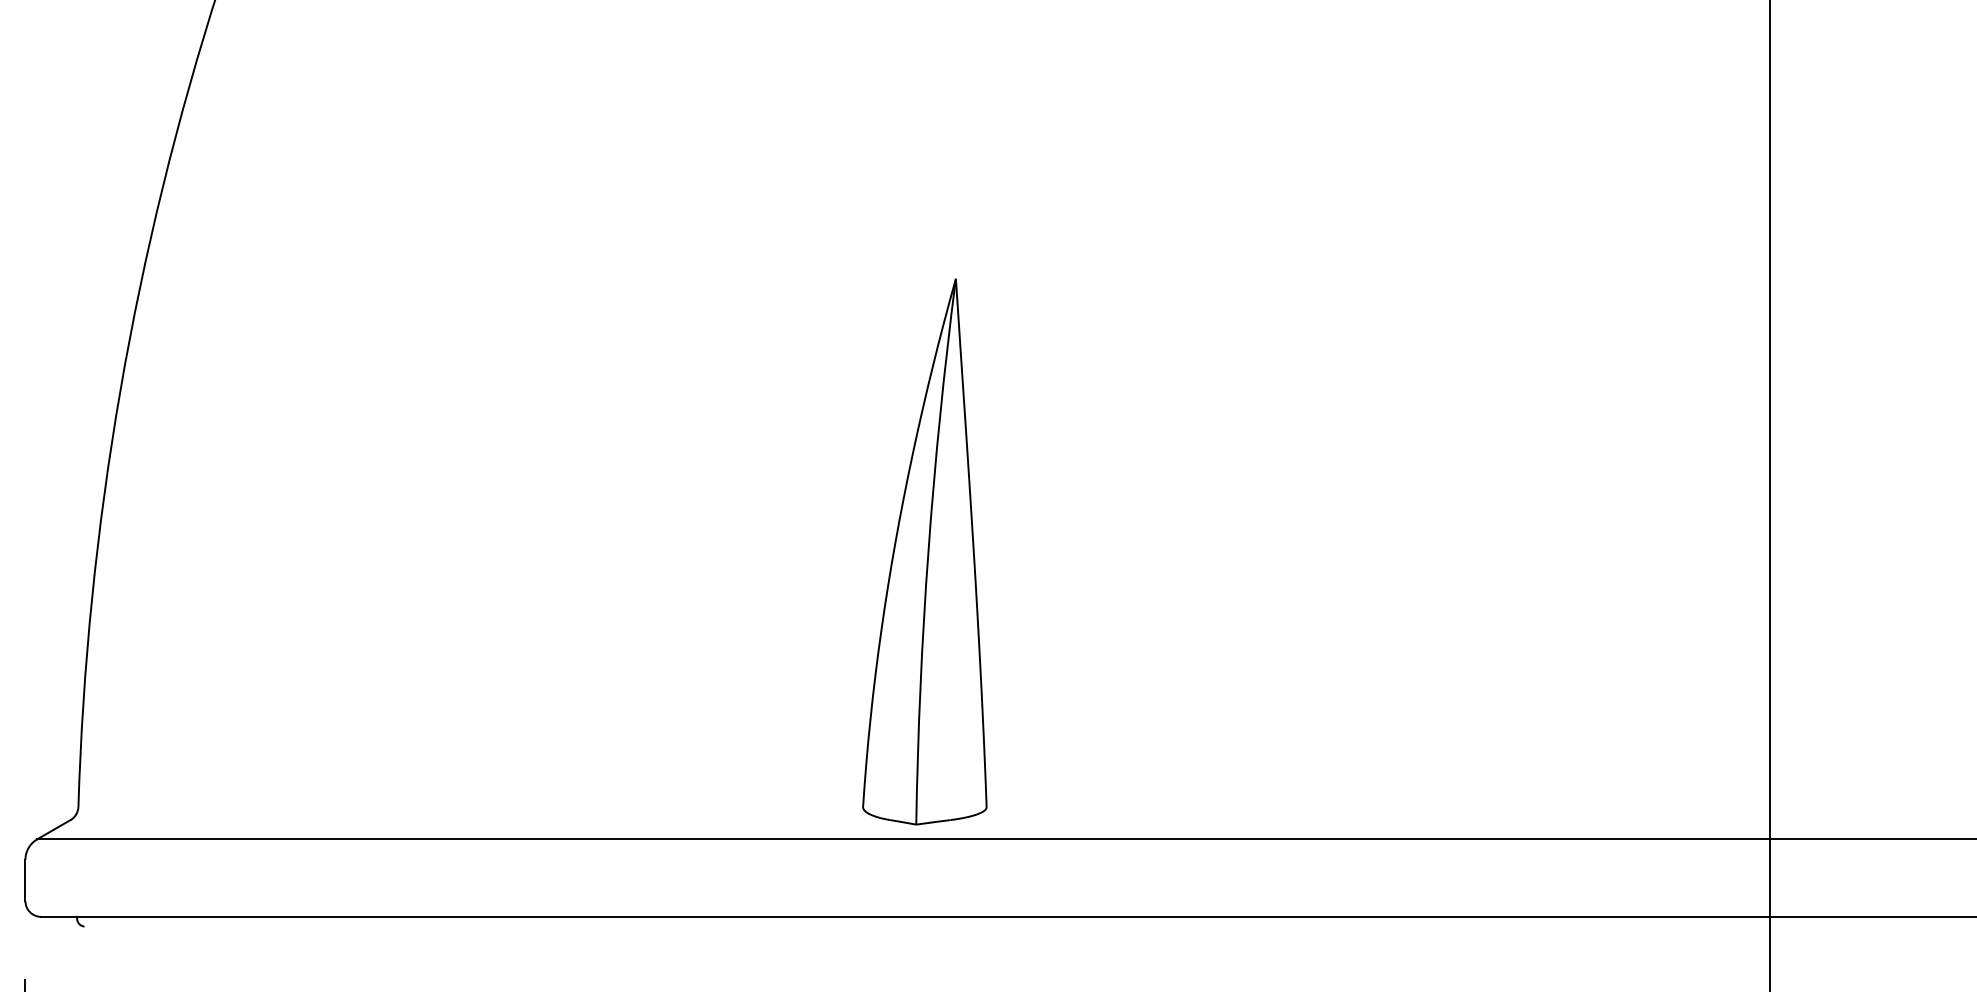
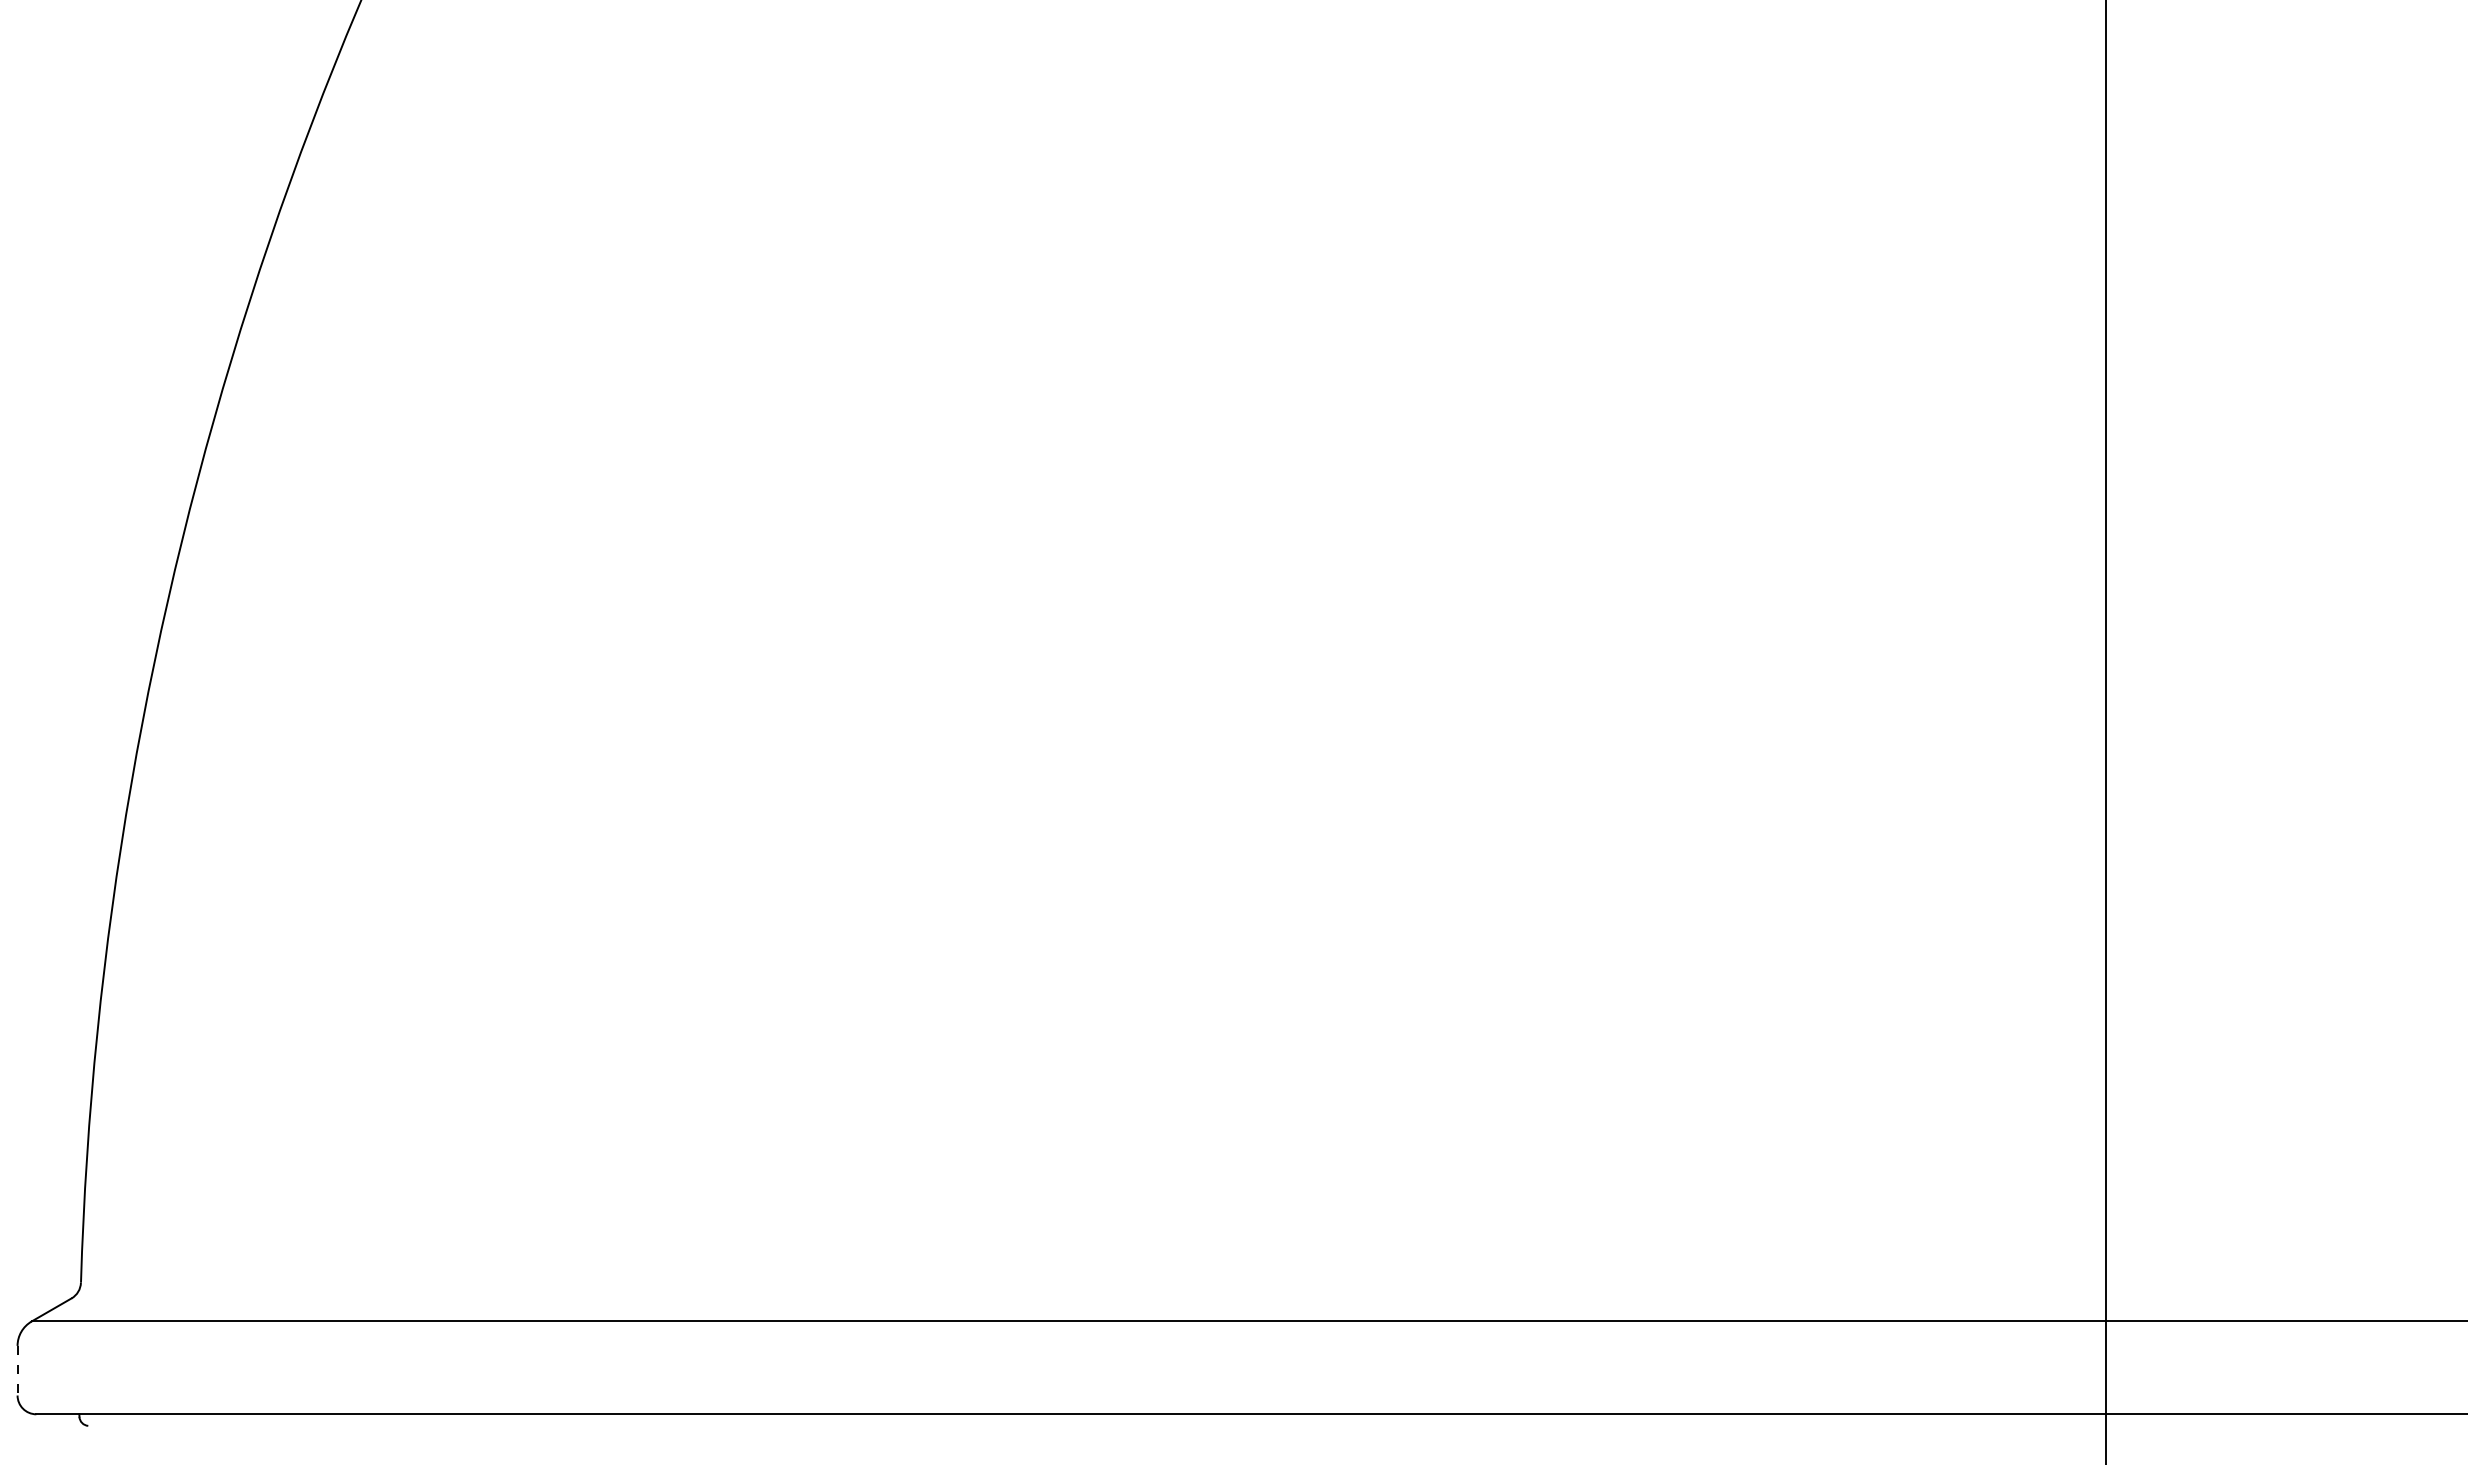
part: (924, 551) -> (1093, 977), removed
line: (25, 880) -> (17, 1370), solid -> dashed

